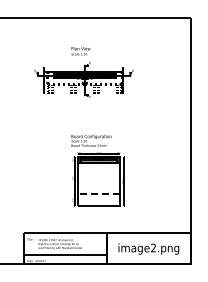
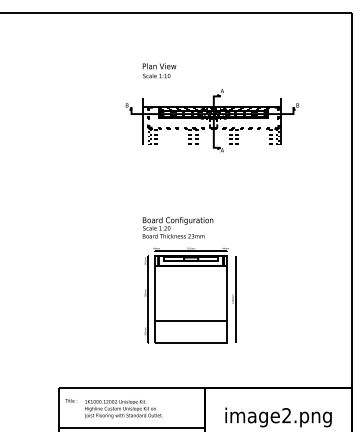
part: (83, 79) -> (211, 120), moved
line: (98, 193) -> (190, 320), dashed -> solid

